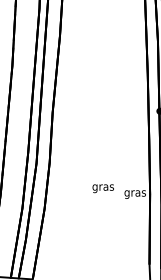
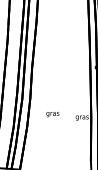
text: (102, 188) -> (52, 114), moved

